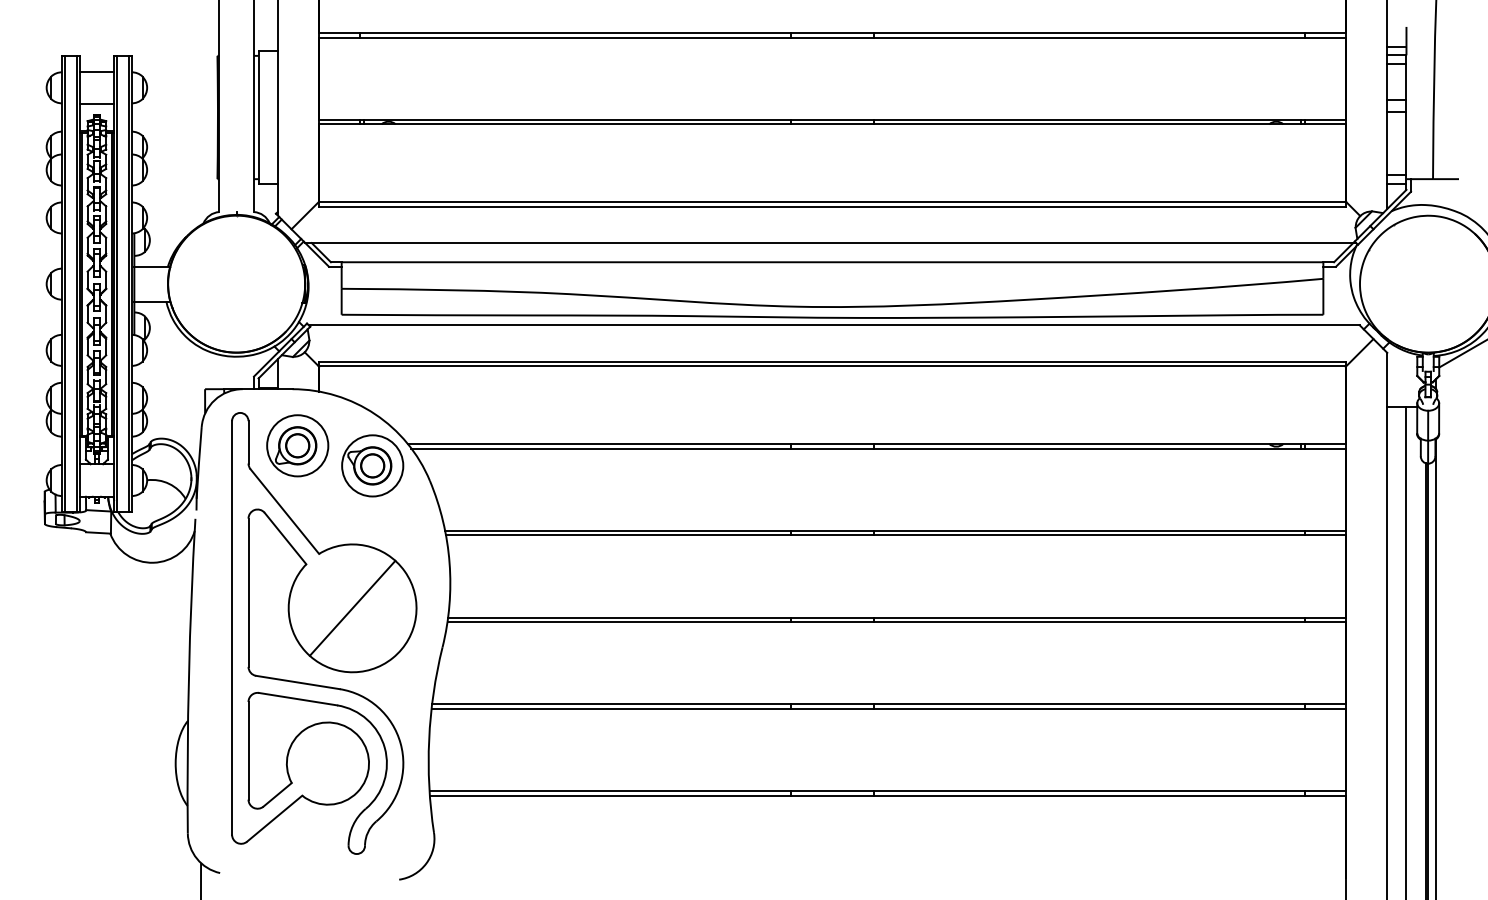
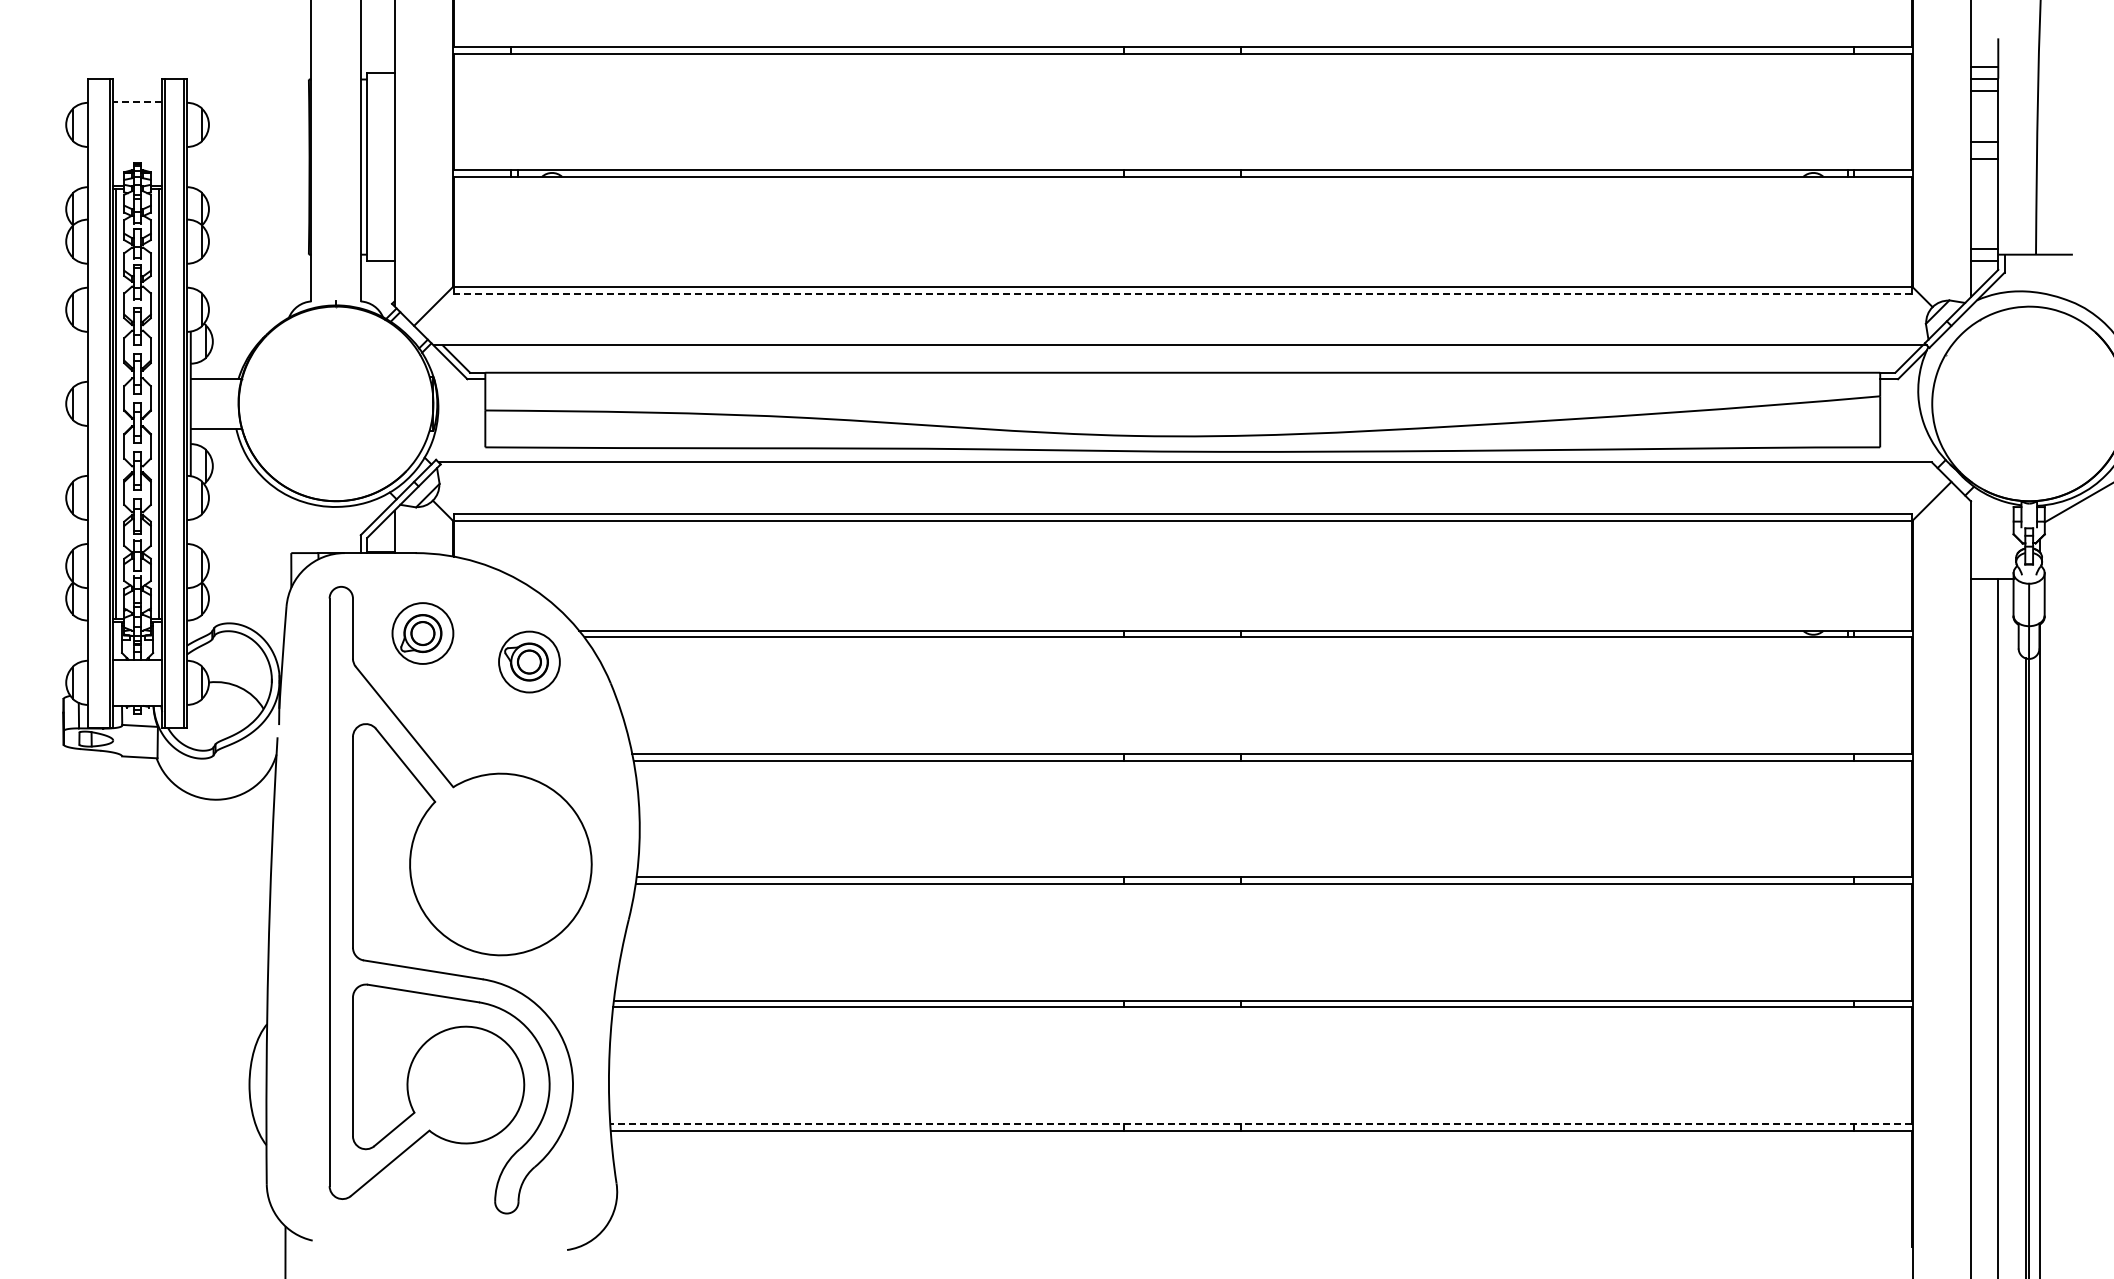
line: (96, 71) -> (137, 101), solid -> dashed
line: (96, 104) -> (137, 148), removed
line: (832, 206) -> (1182, 293), solid -> dashed
line: (64, 283) -> (91, 403), removed
part: (297, 445) -> (422, 633), size x0.7
part: (372, 465) -> (529, 661), size x0.7
line: (352, 608) -> (500, 864), removed
line: (887, 791) -> (1261, 1124), solid -> dashed

